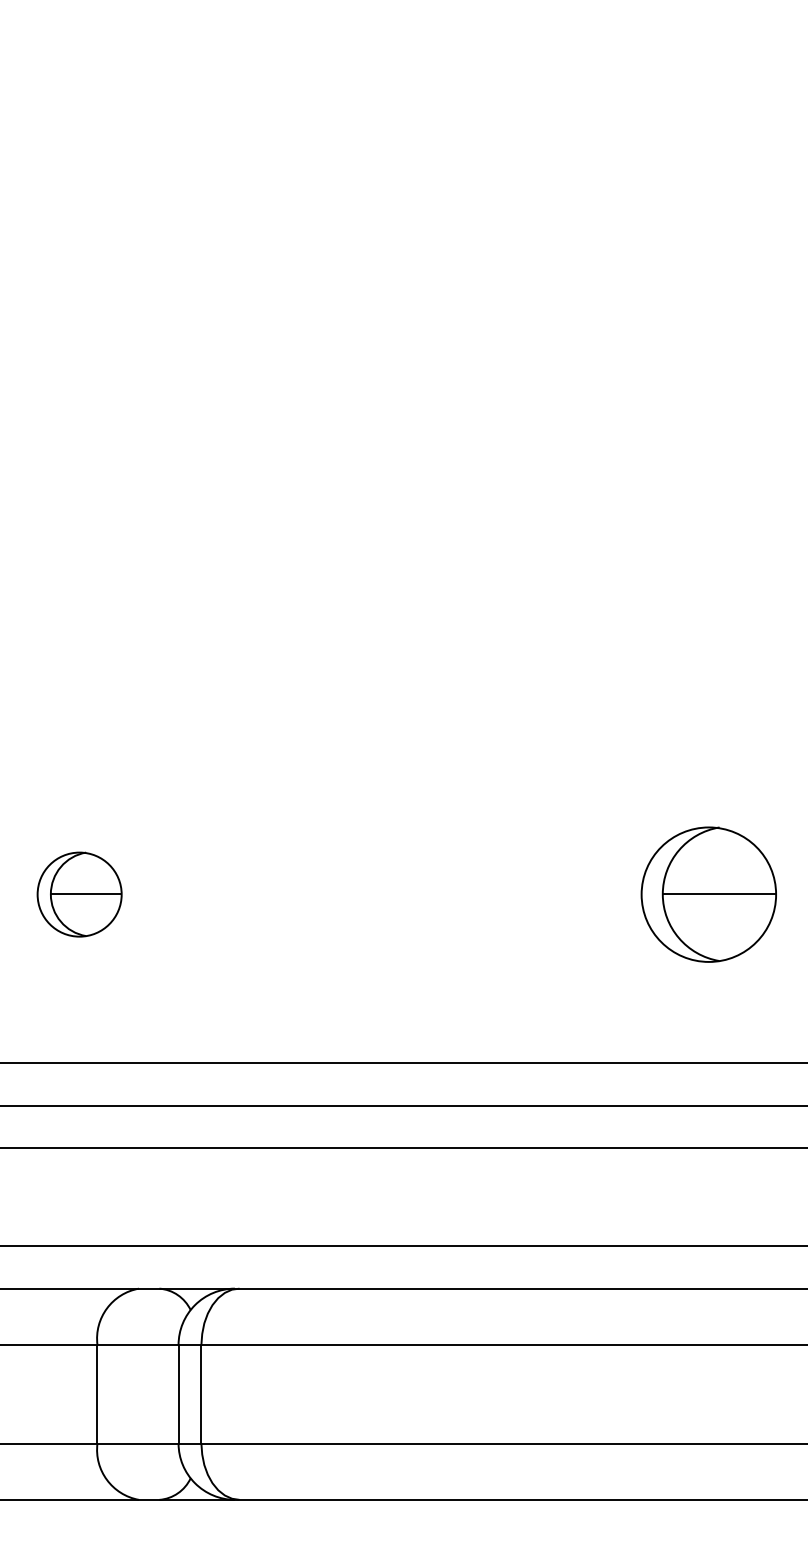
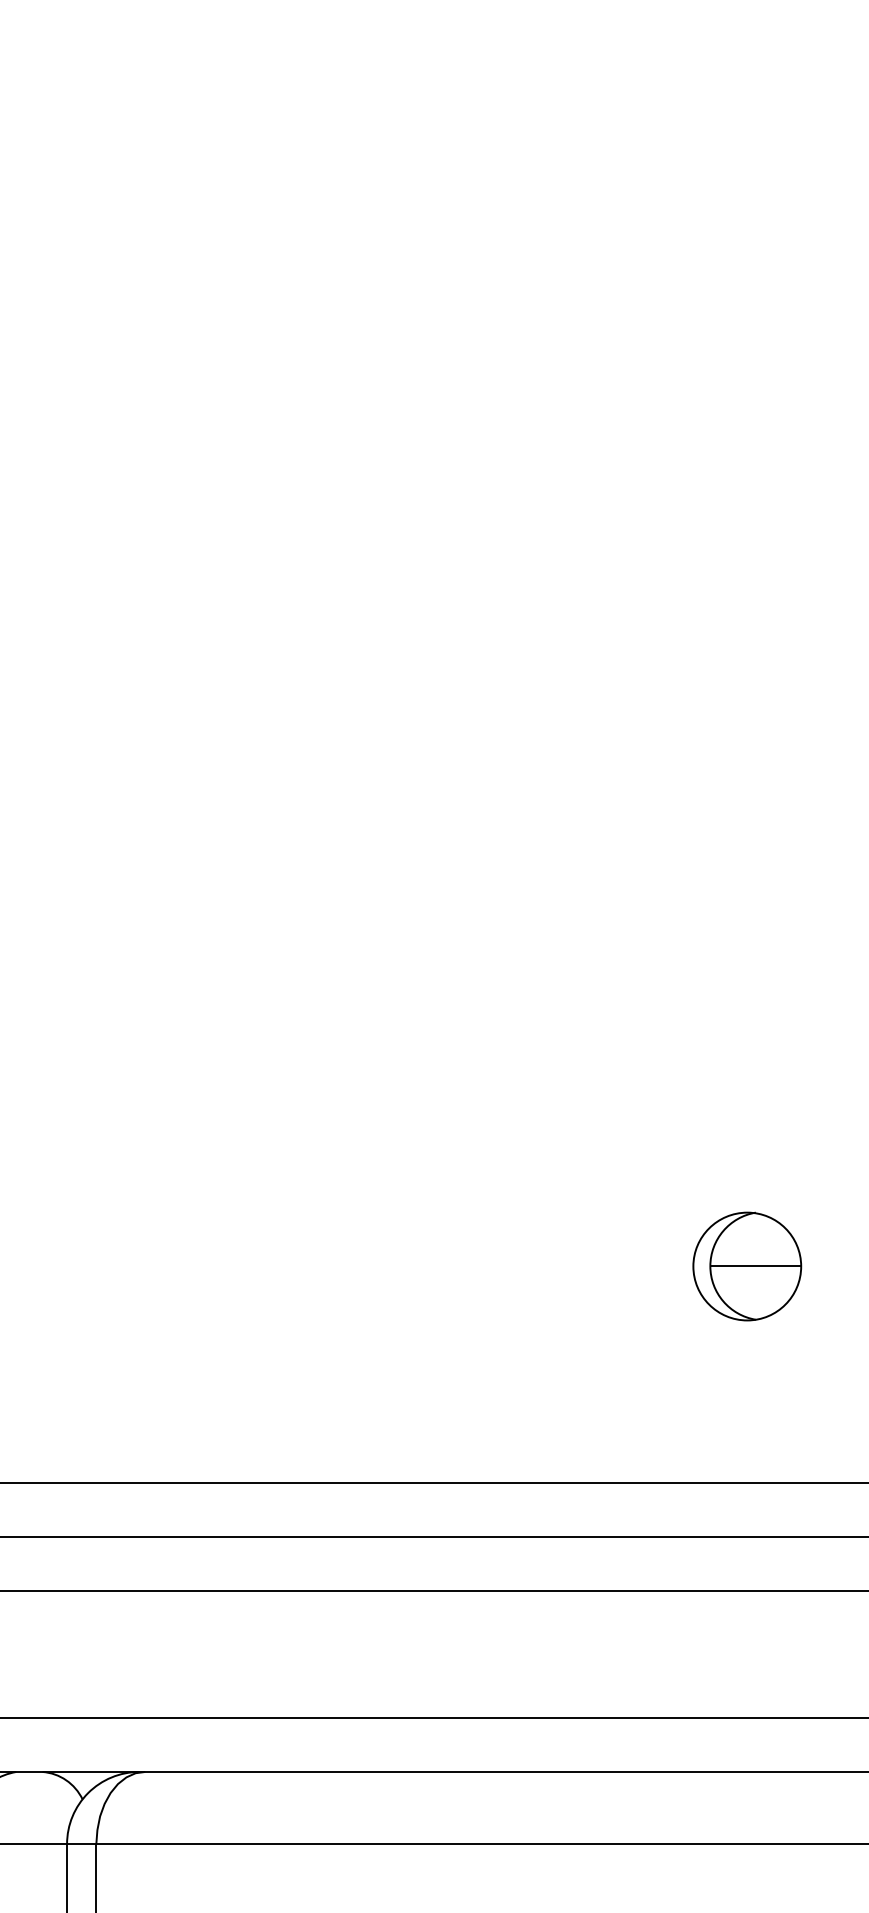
part: (708, 894) -> (746, 1266), size x0.62

